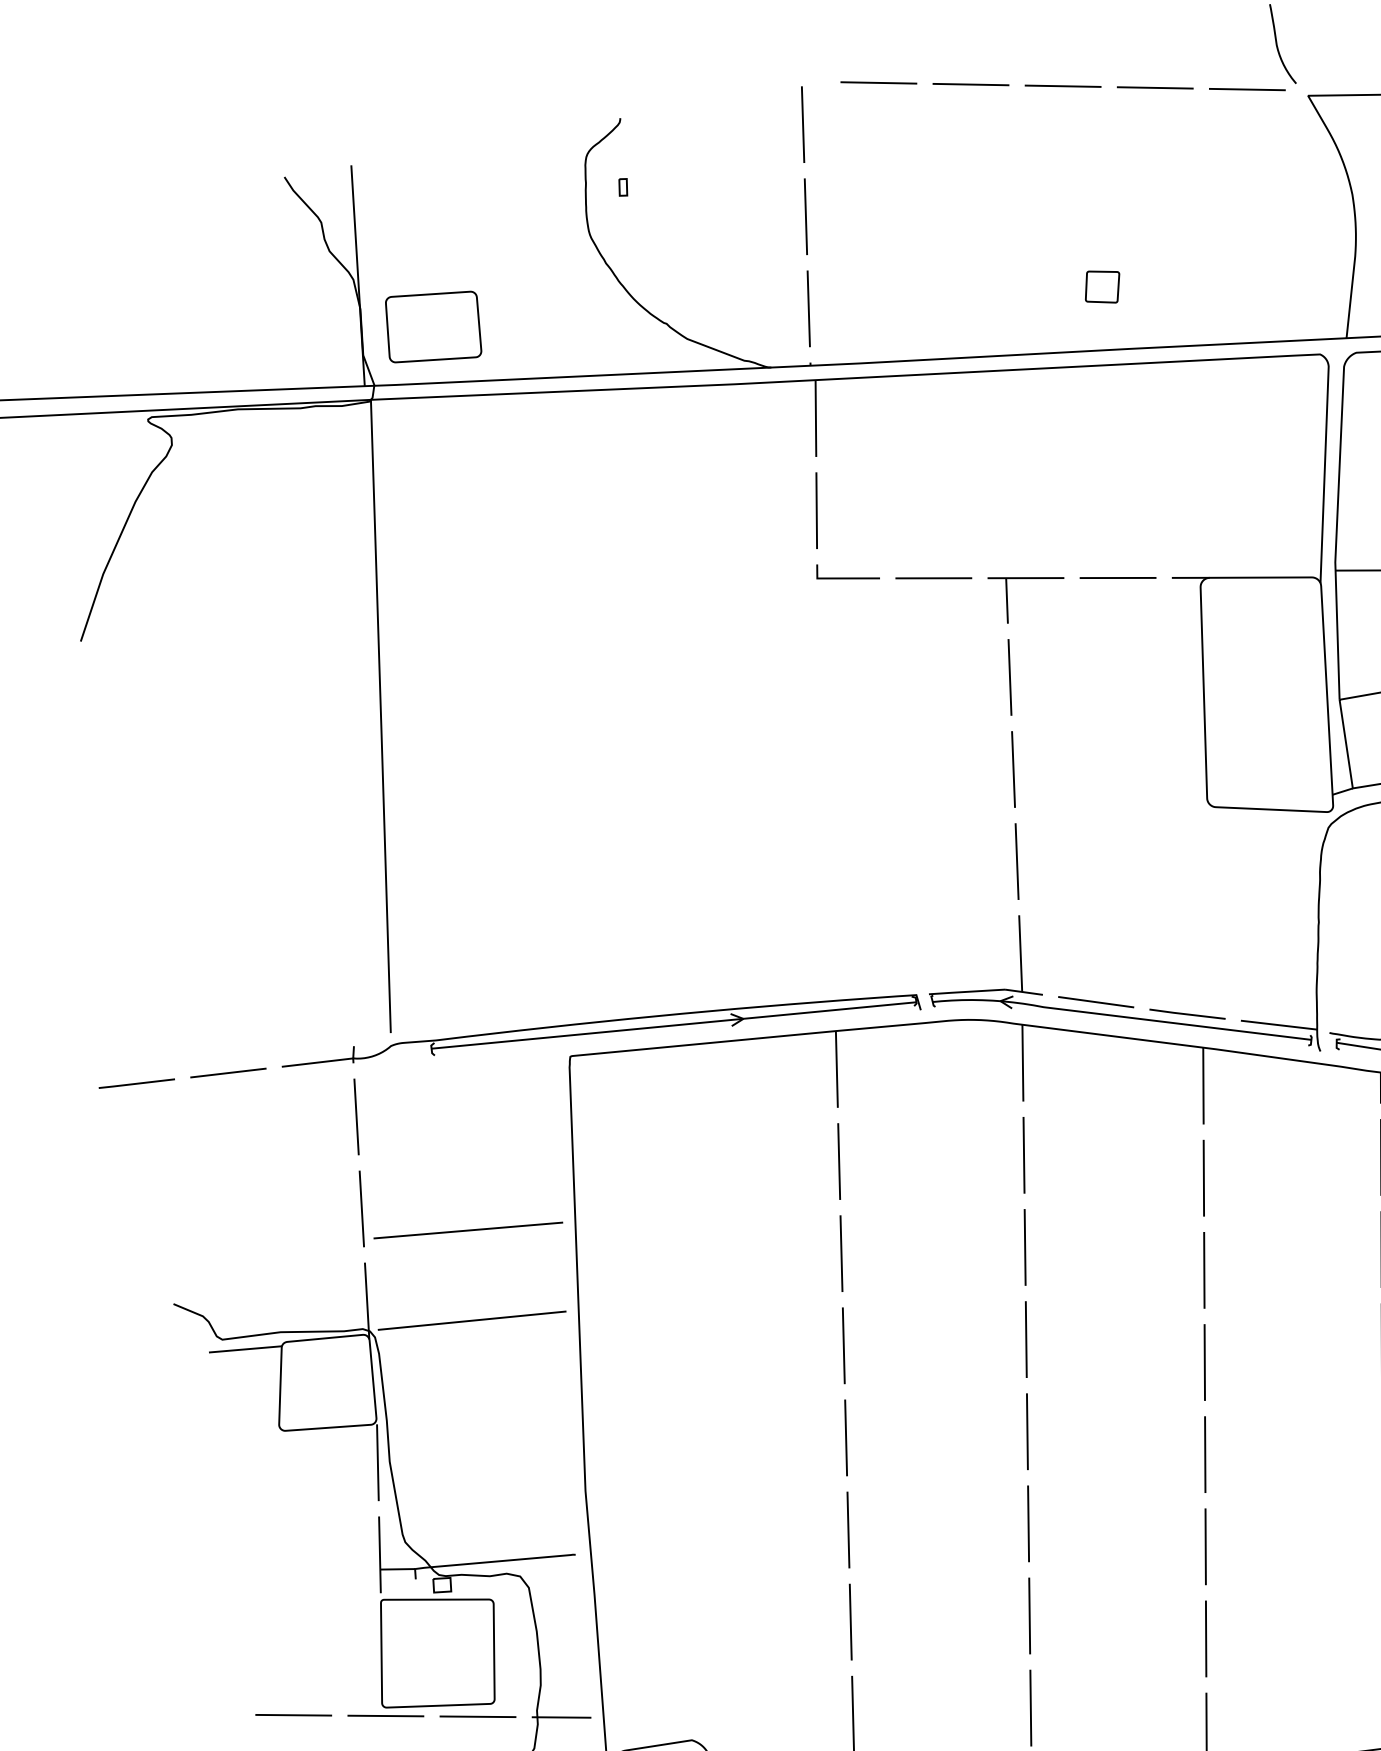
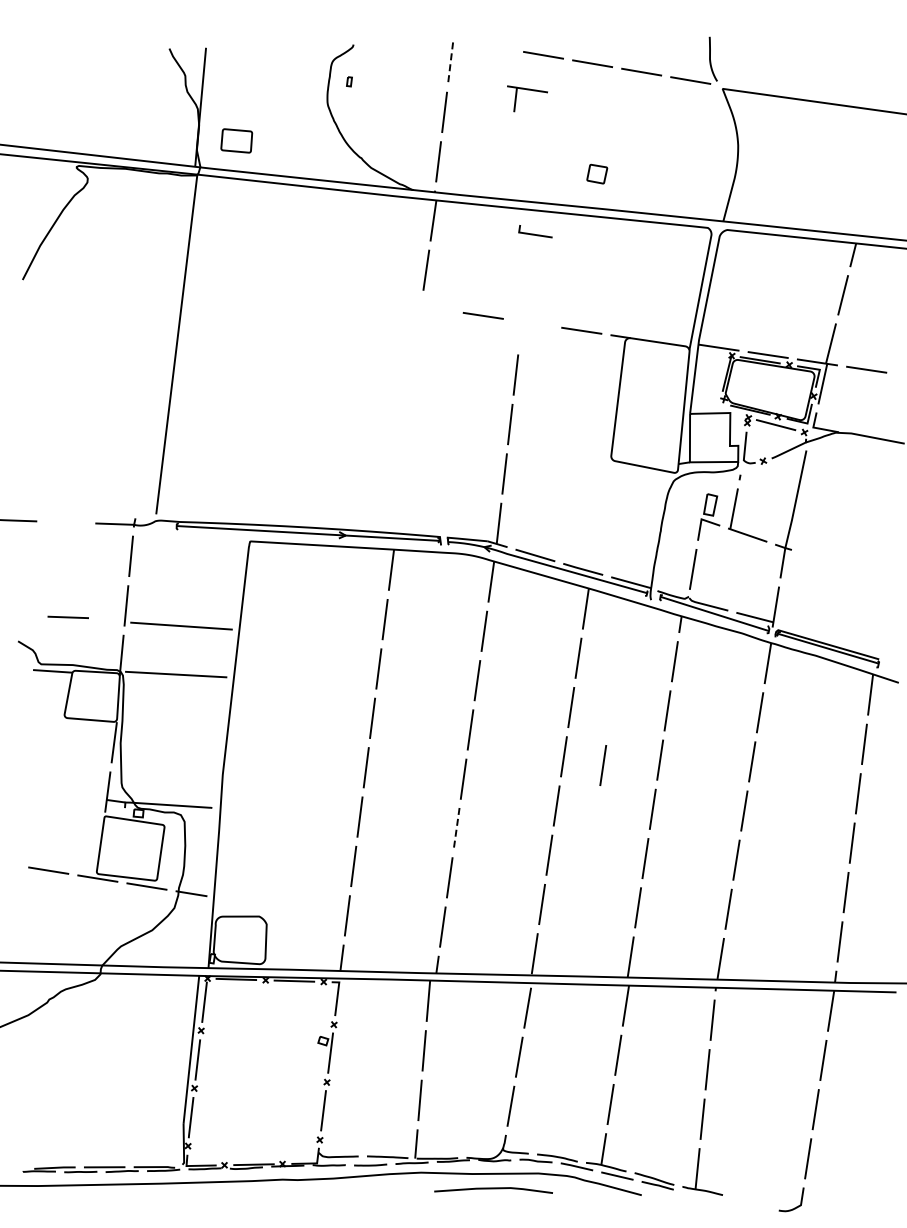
line: (878, 82) -> (494, 46), removed
line: (803, 125) -> (450, 63), solid -> dashed
part: (432, 326) -> (236, 140), size x0.6
line: (845, 576) -> (534, 233), moved
part: (1026, 580) -> (527, 90), moved
line: (226, 1071) -> (67, 616), moved
line: (1279, 1367) -> (603, 765), added
line: (1028, 1523) -> (456, 828), solid -> dashed

